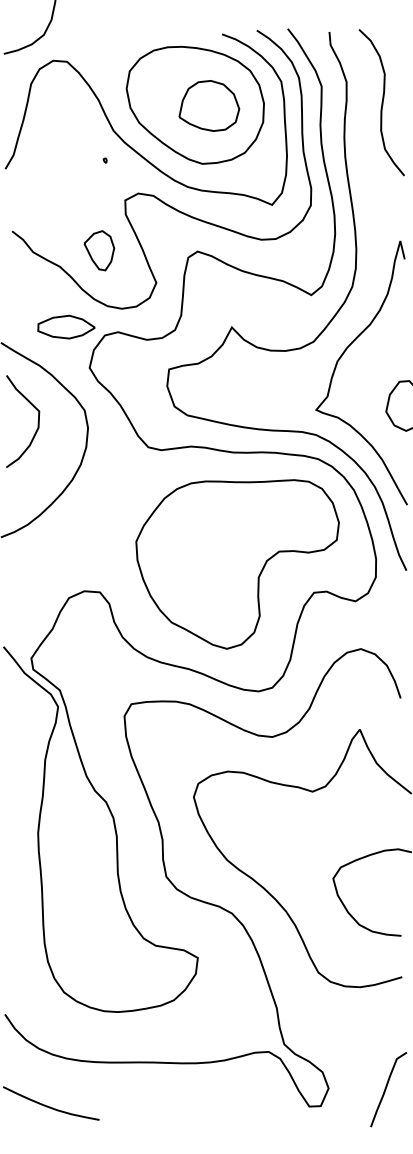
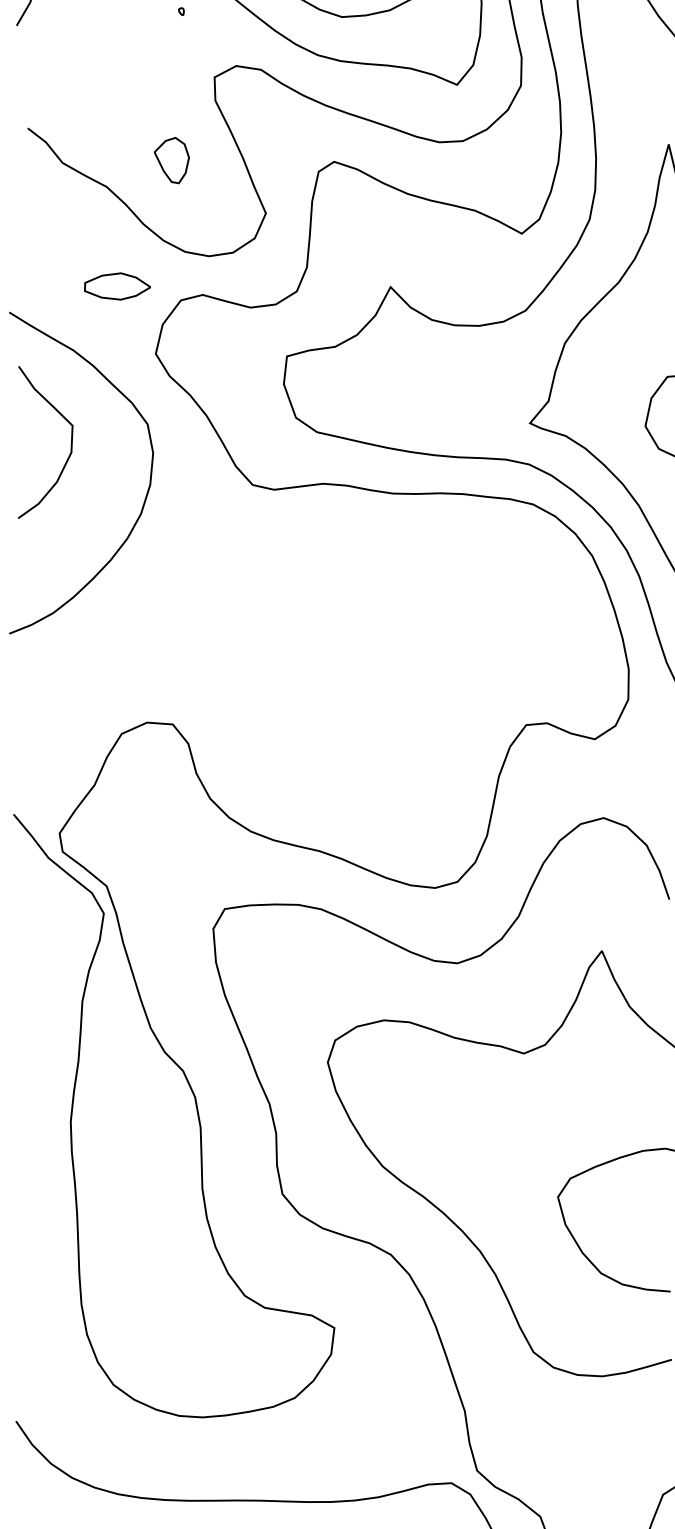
part: (99, 250) -> (172, 160), size x0.7
part: (66, 326) -> (117, 285), size x0.7
part: (237, 564) -> (399, 678), removed

